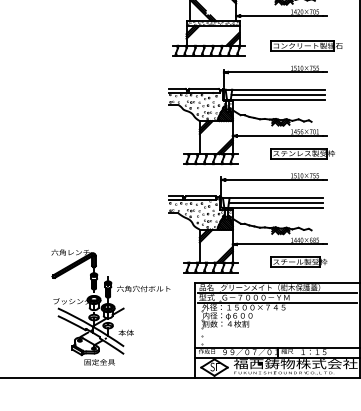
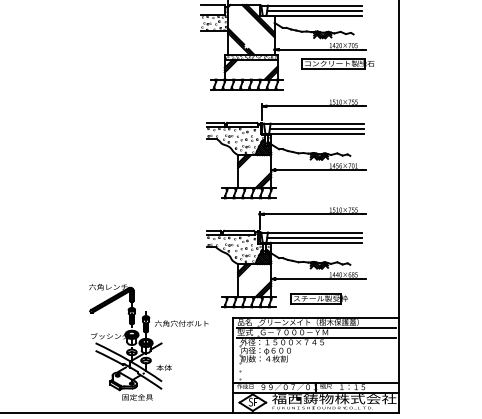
part: (305, 45) -> (337, 63), moved
part: (301, 153) -> (340, 187), removed
part: (297, 261) -> (318, 298), moved

